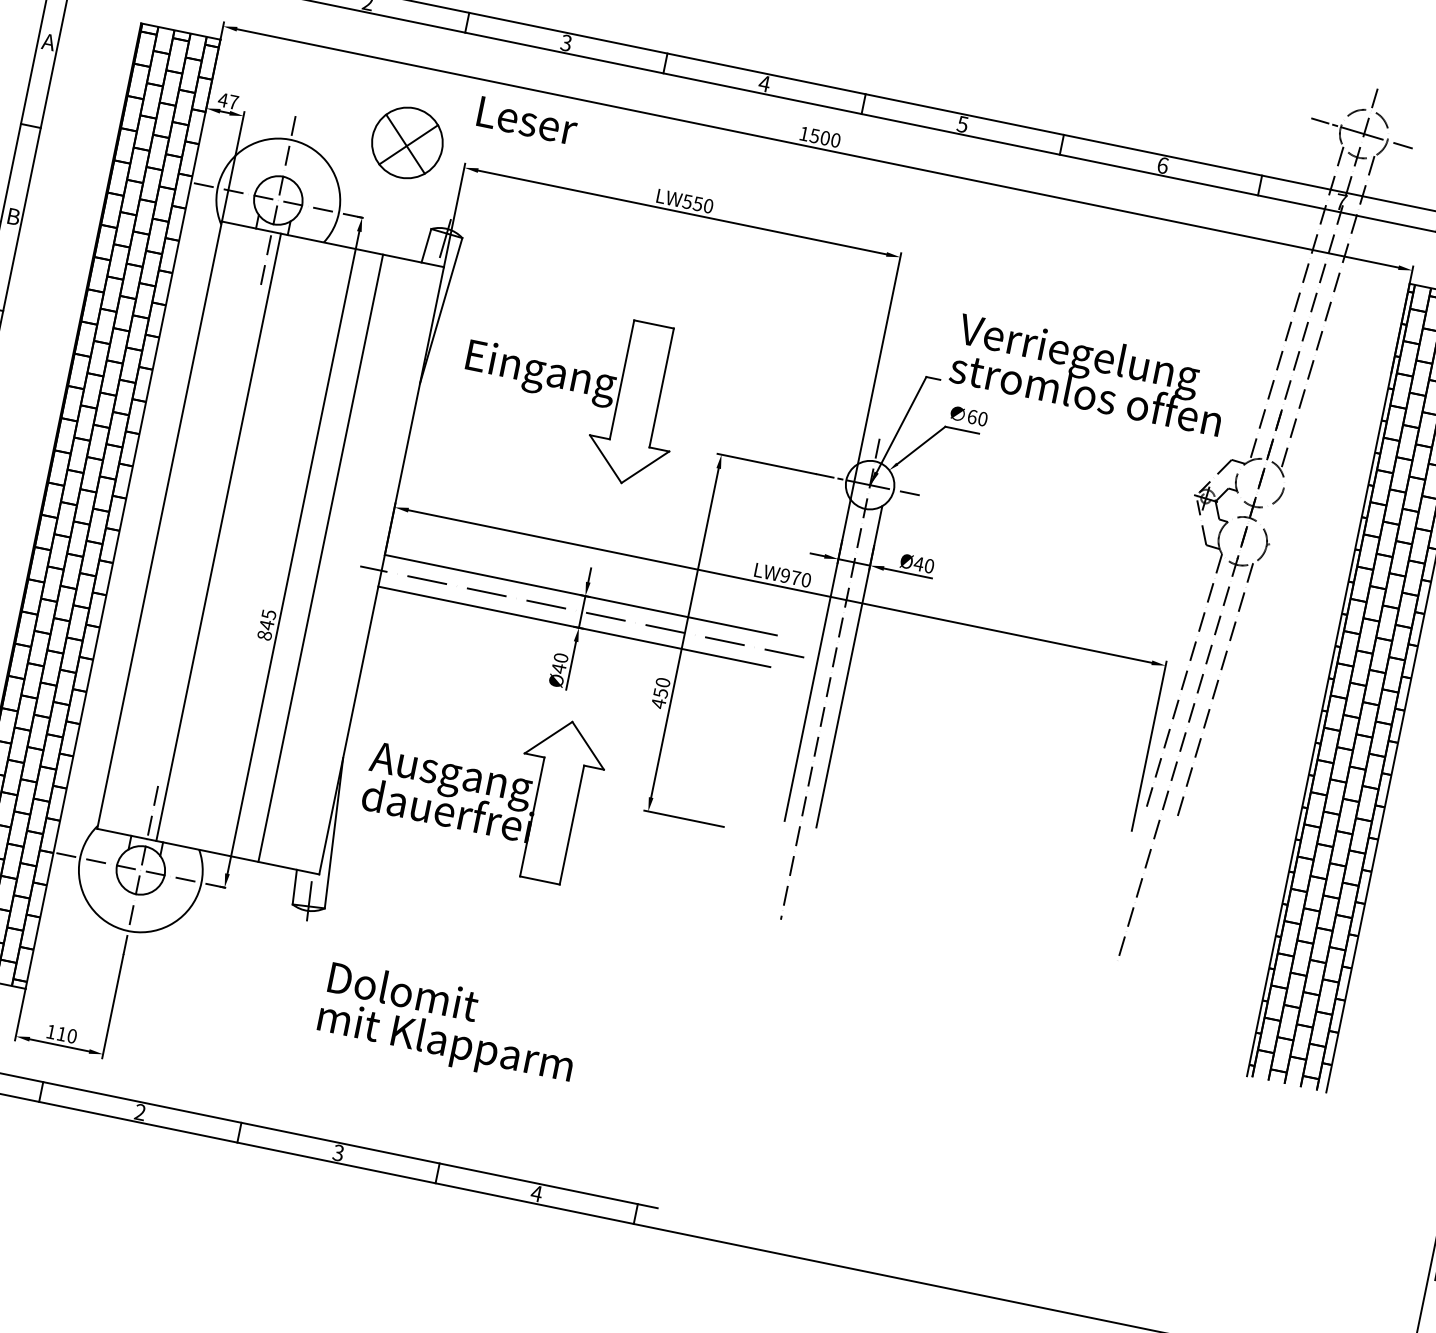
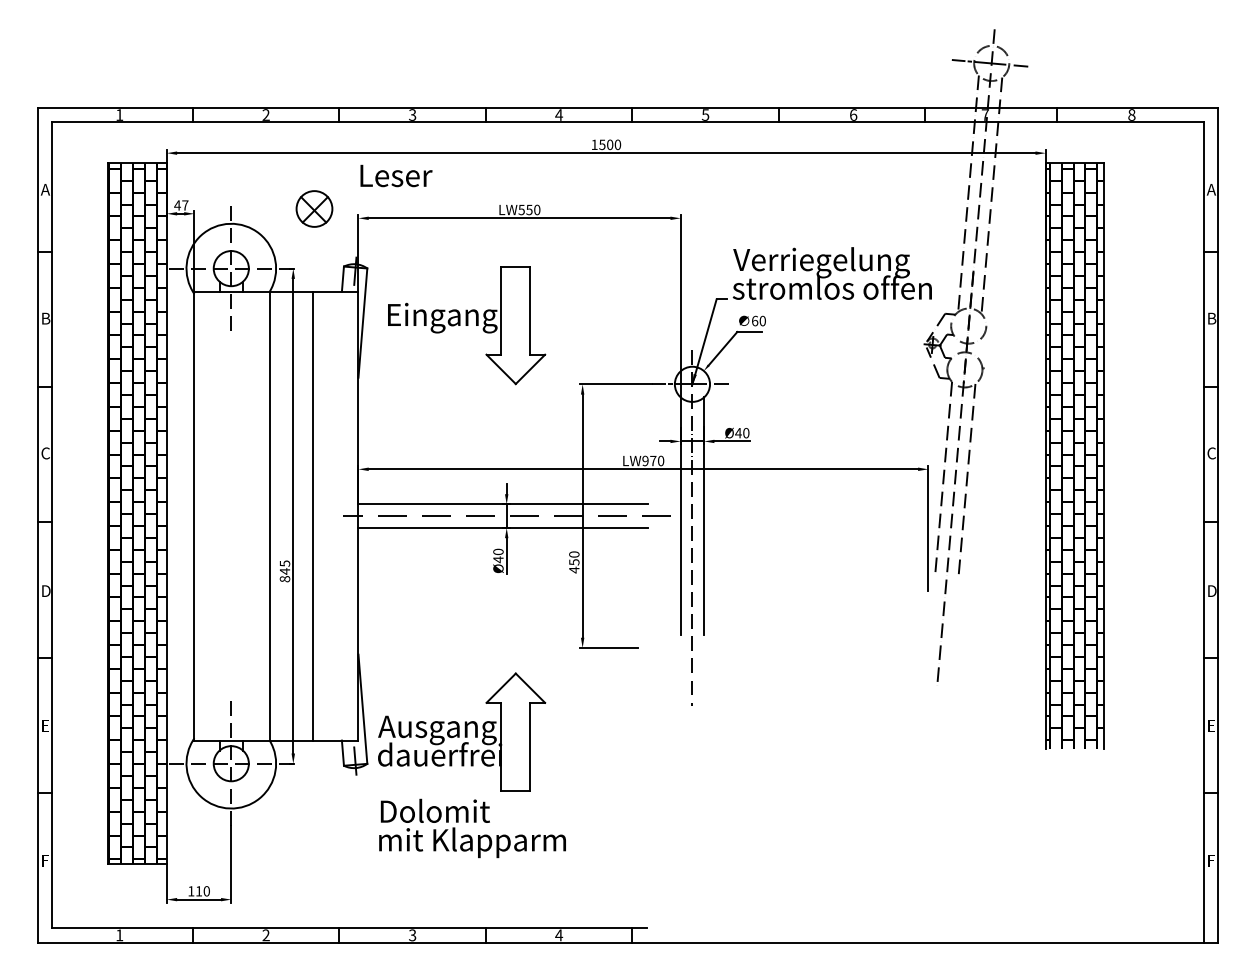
part: (407, 142) -> (314, 208), size x0.7
part: (572, 390) -> (467, 325), moved
line: (219, 536) -> (270, 515), moved
part: (484, 785) -> (462, 731), moved

